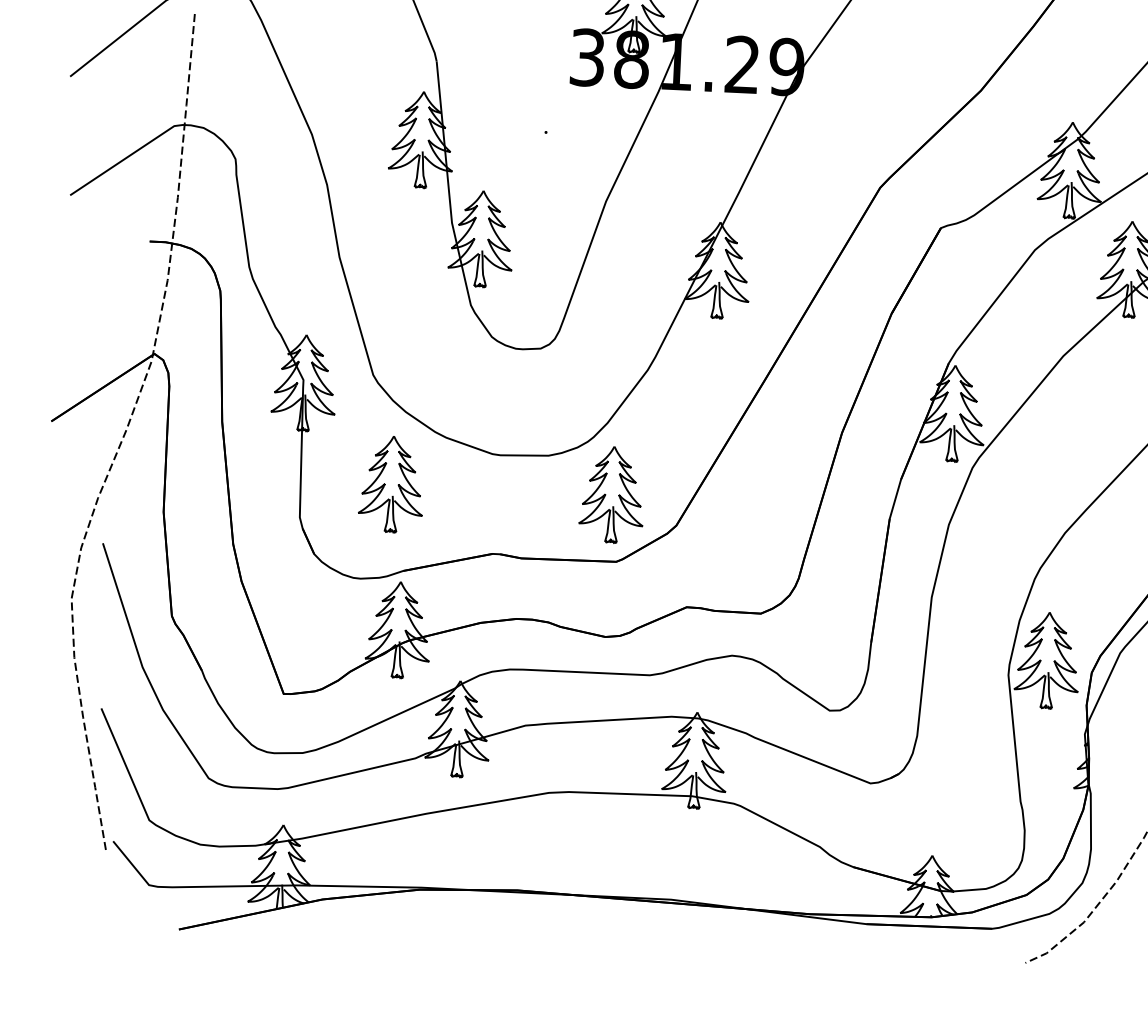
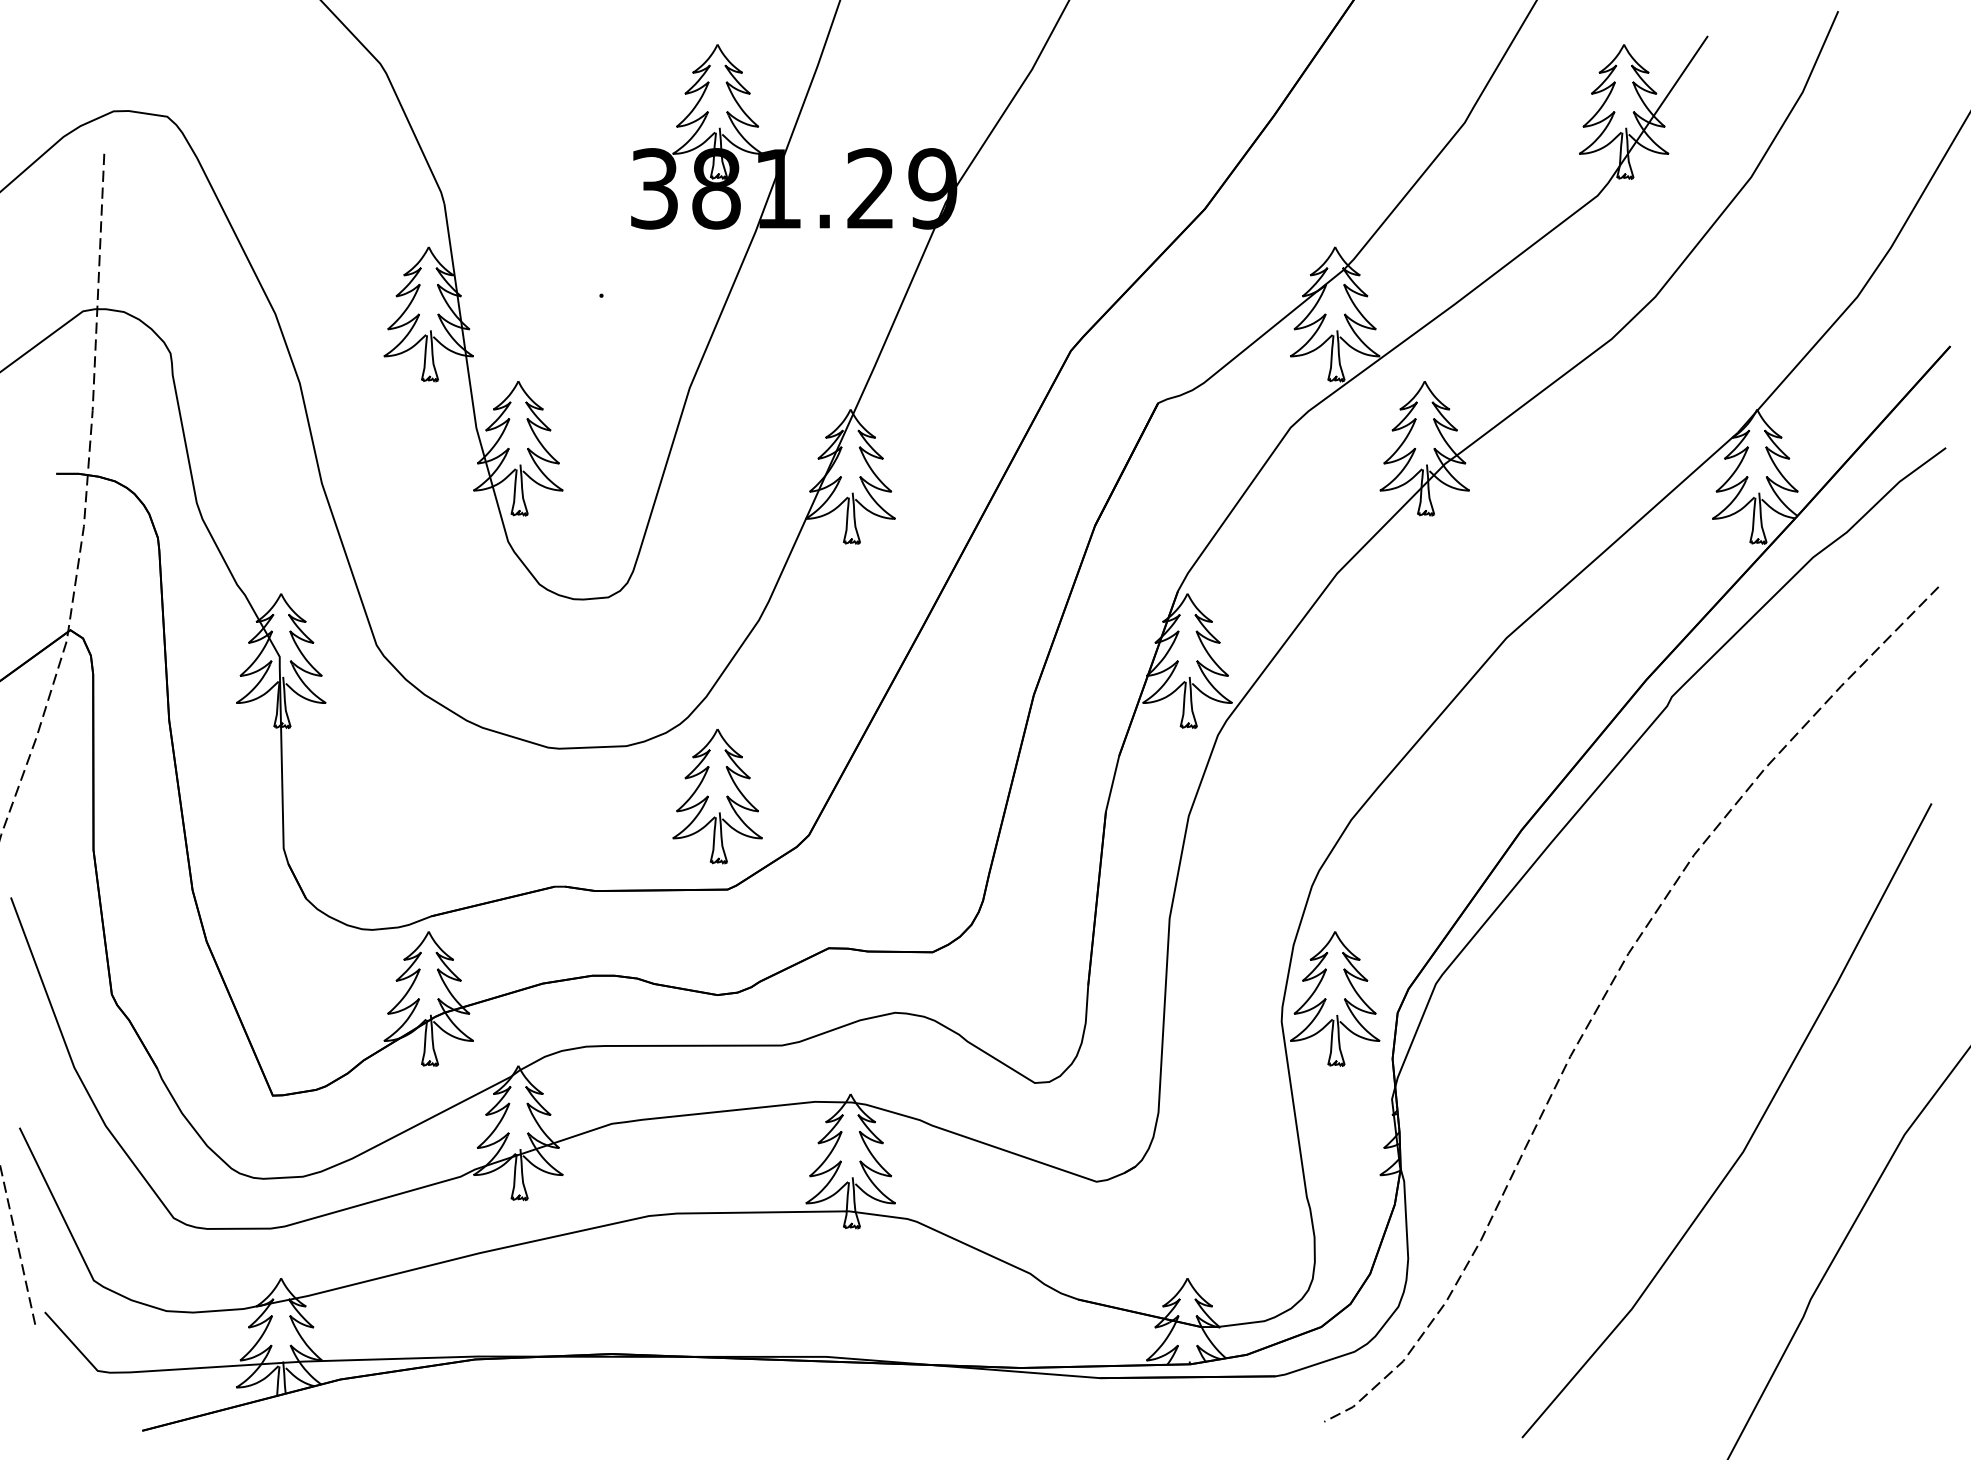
part: (391, 484) -> (409, 796), removed

